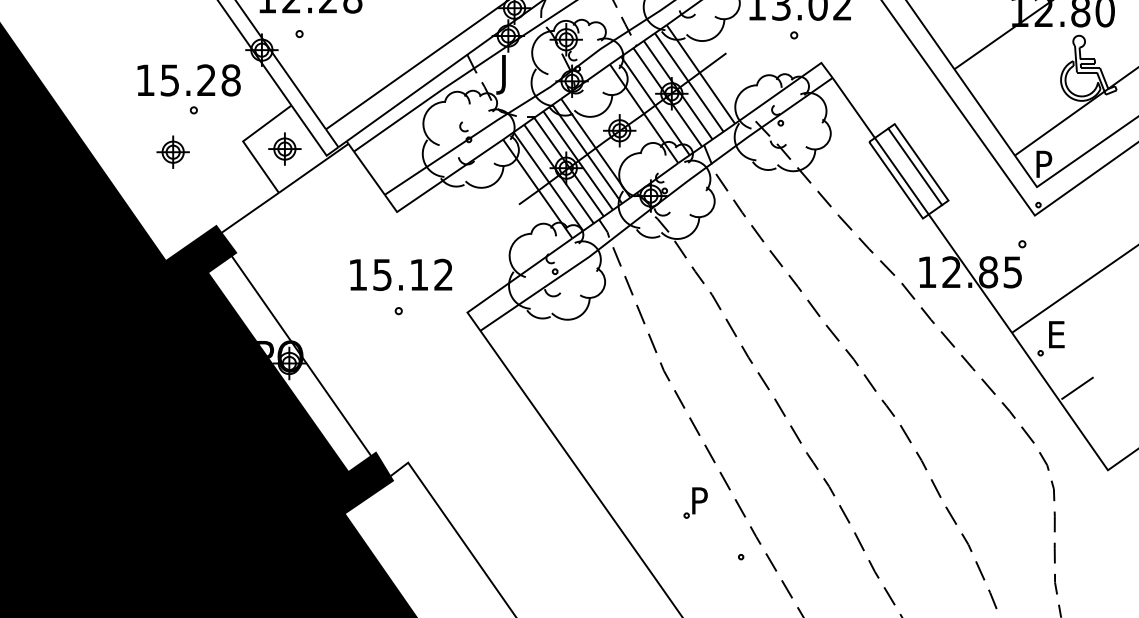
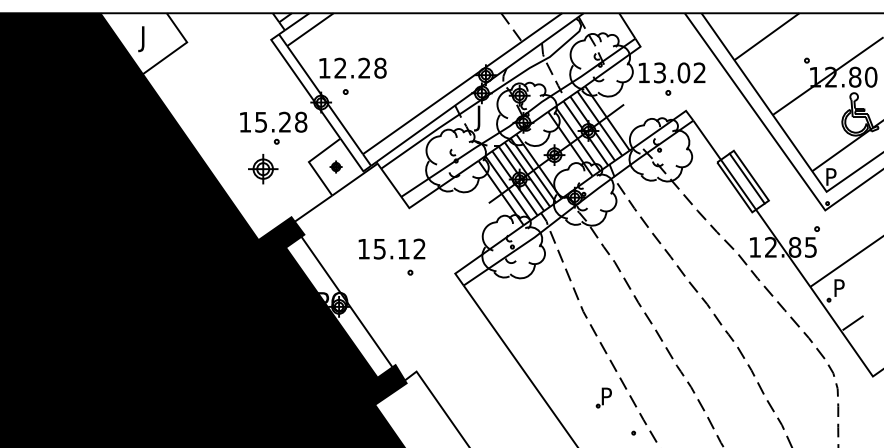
part: (283, 148) -> (335, 166), size x0.6
part: (173, 151) -> (263, 168), size x1.4
text: (400, 273) -> (391, 248), moved
text: (1058, 333) -> (840, 287), E -> P

